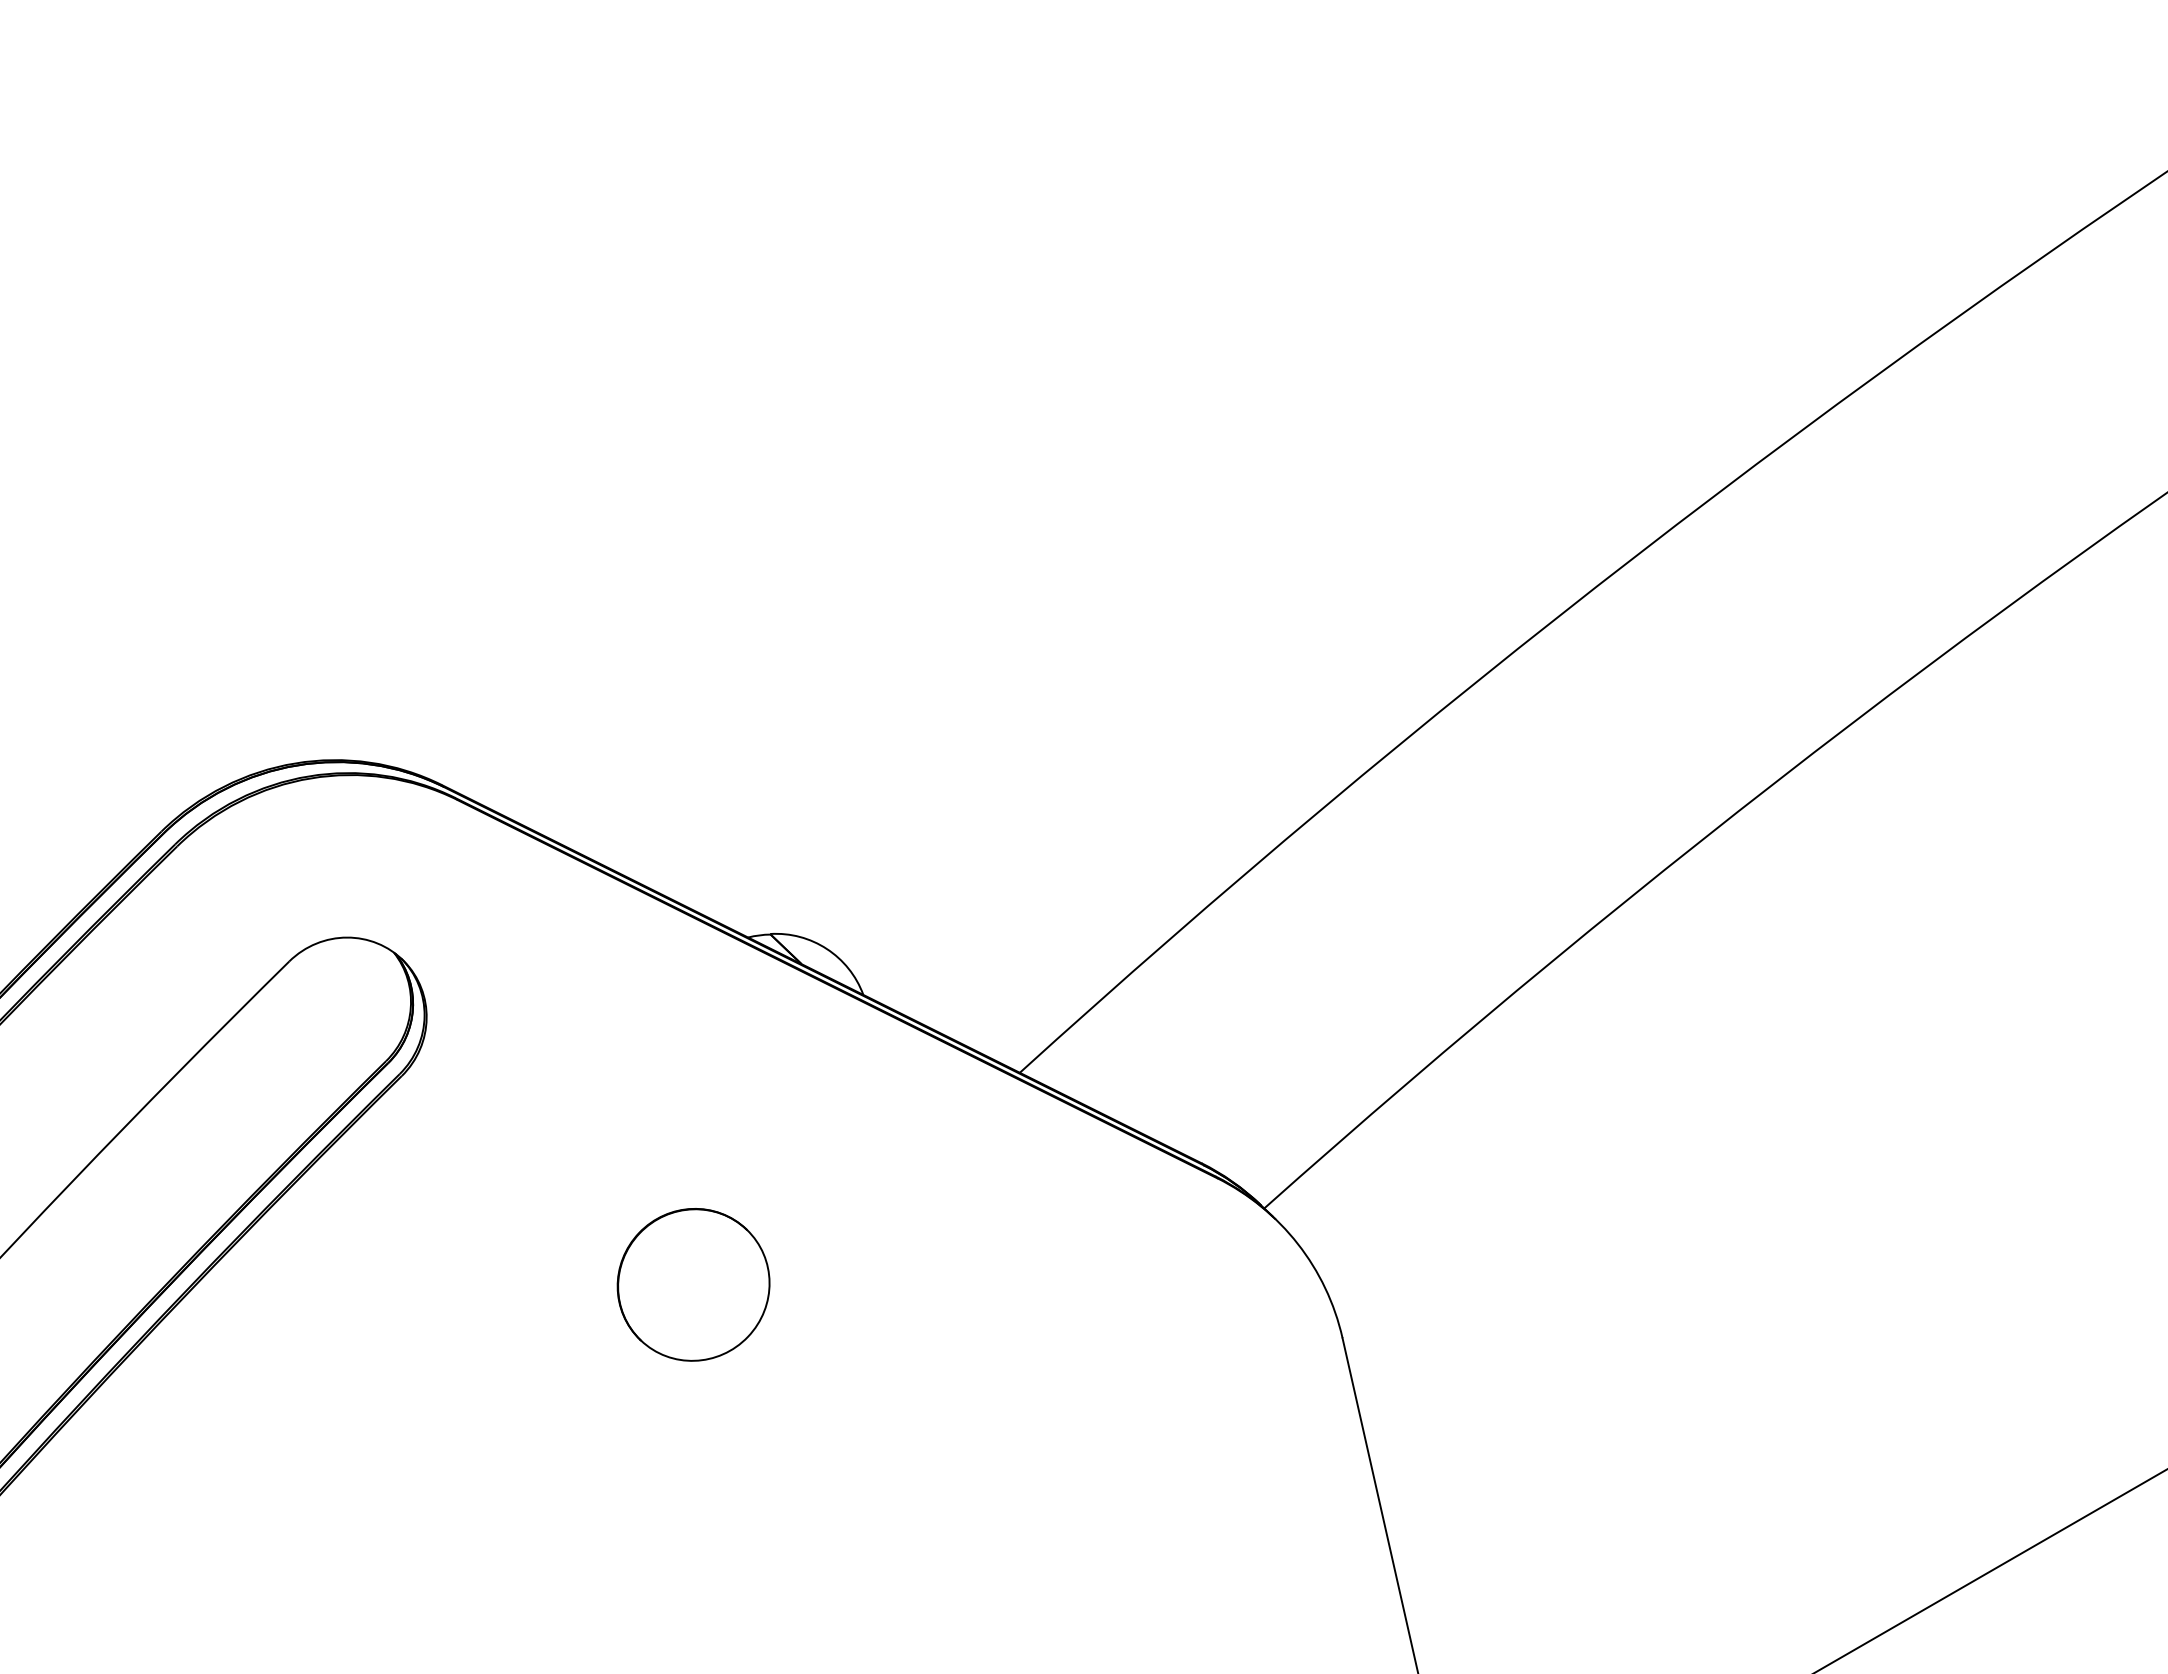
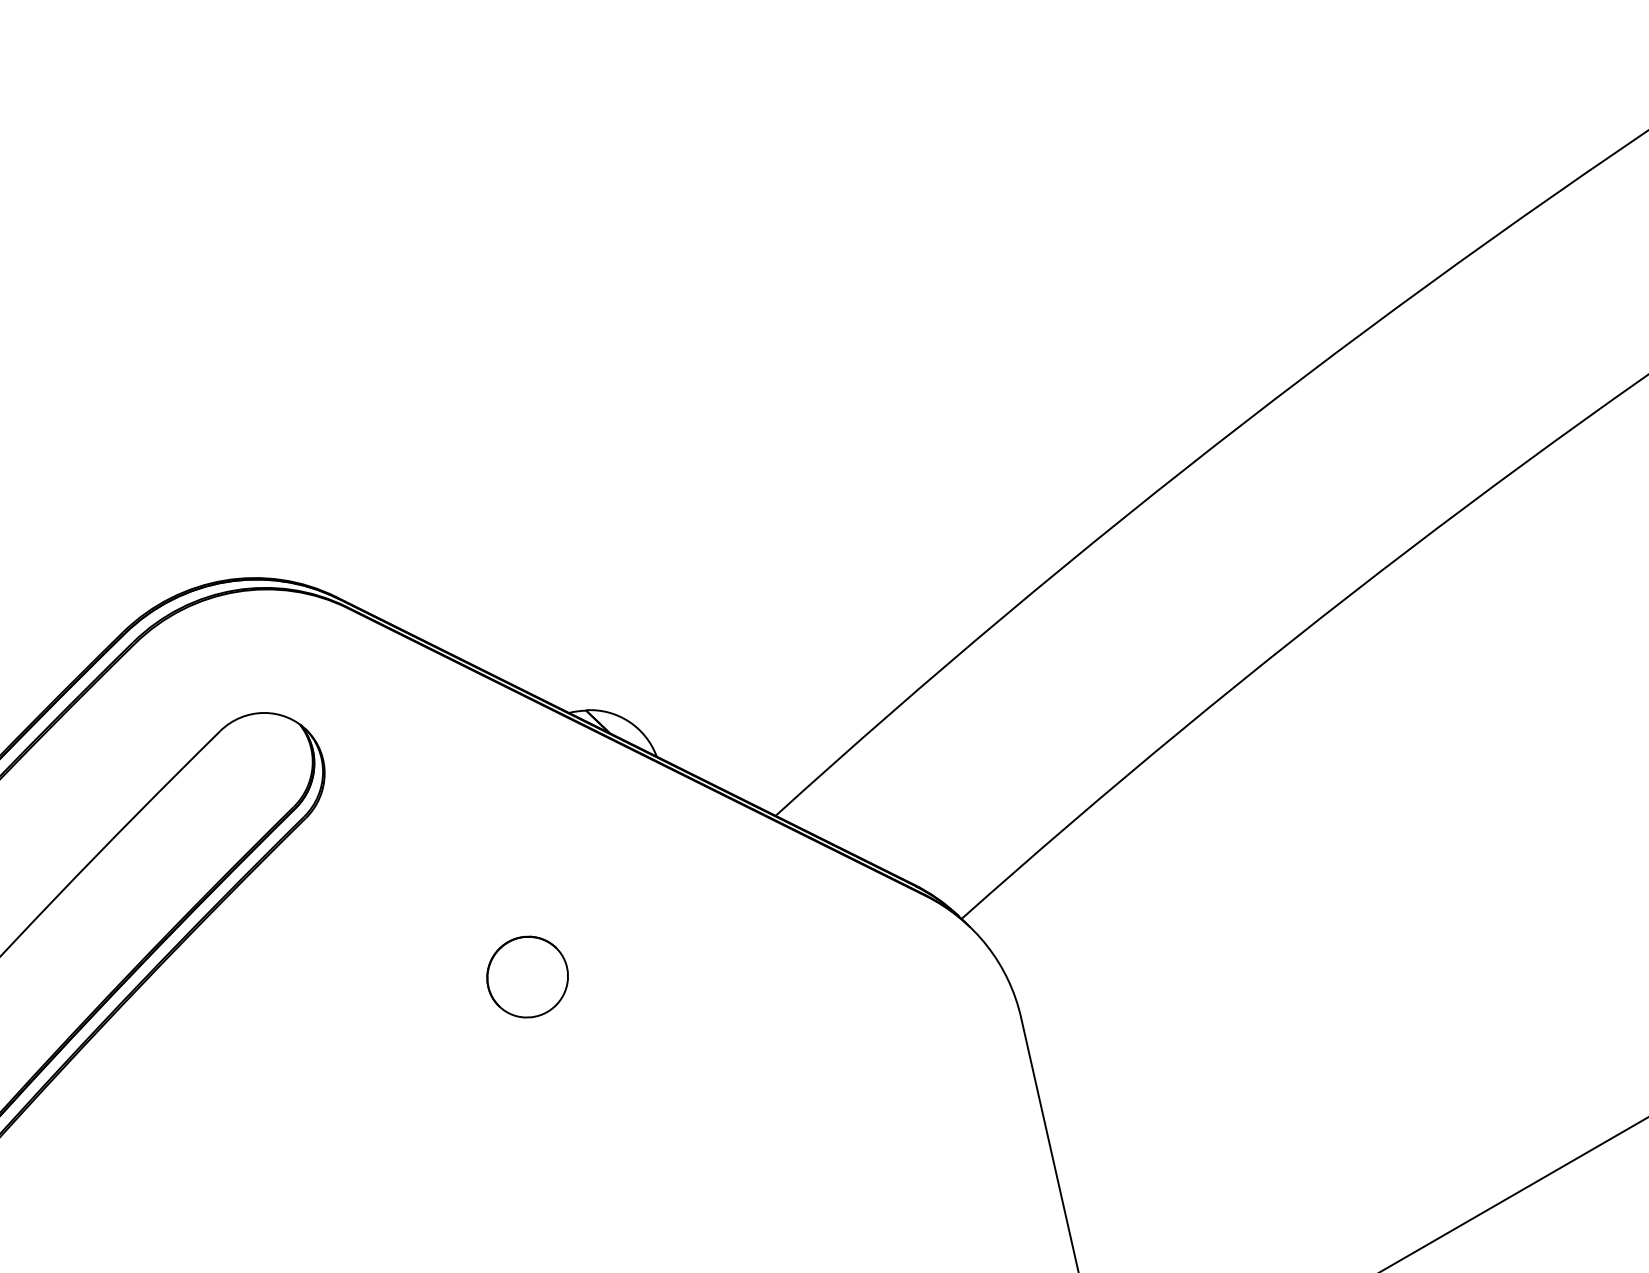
part: (693, 1284) -> (527, 976), size x0.7

